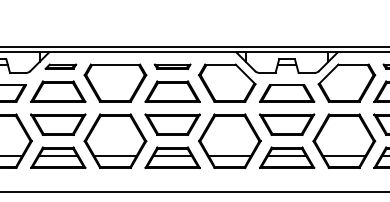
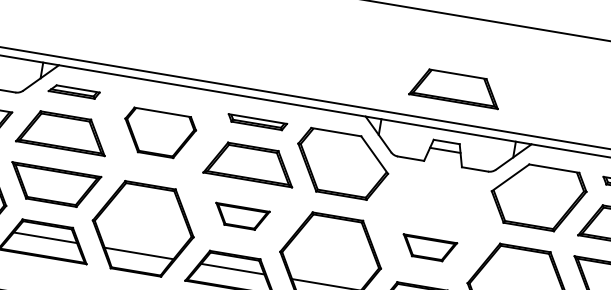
part: (115, 82) -> (159, 132), size x0.7
part: (287, 93) -> (456, 88), moved
part: (172, 124) -> (241, 217), size x0.6
part: (286, 124) -> (427, 248), size x0.6

